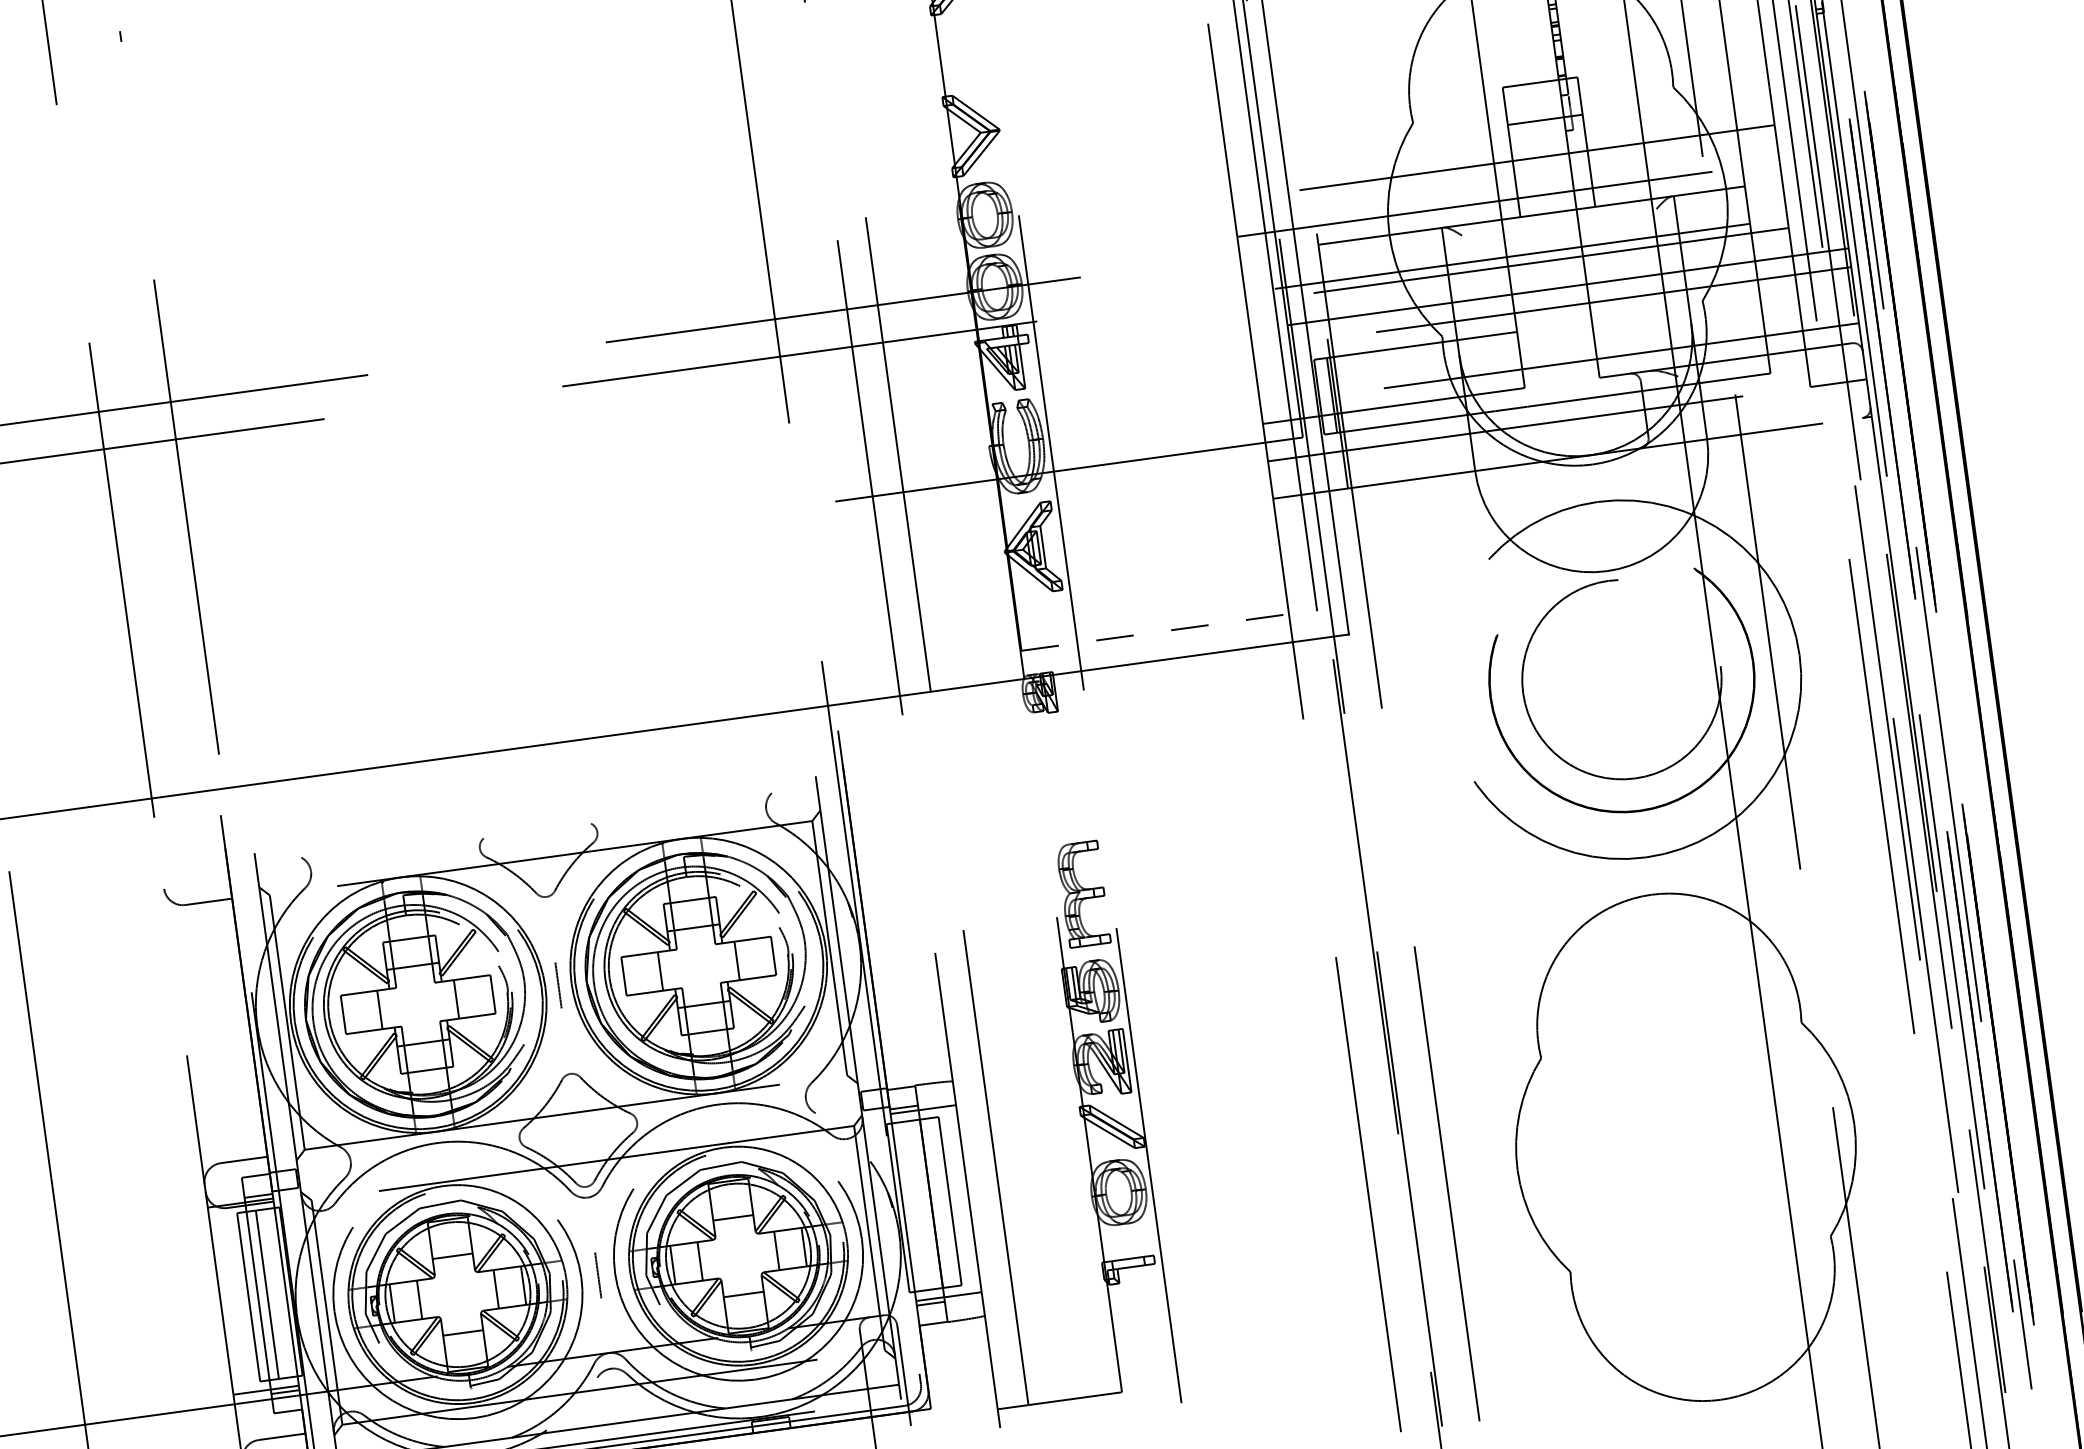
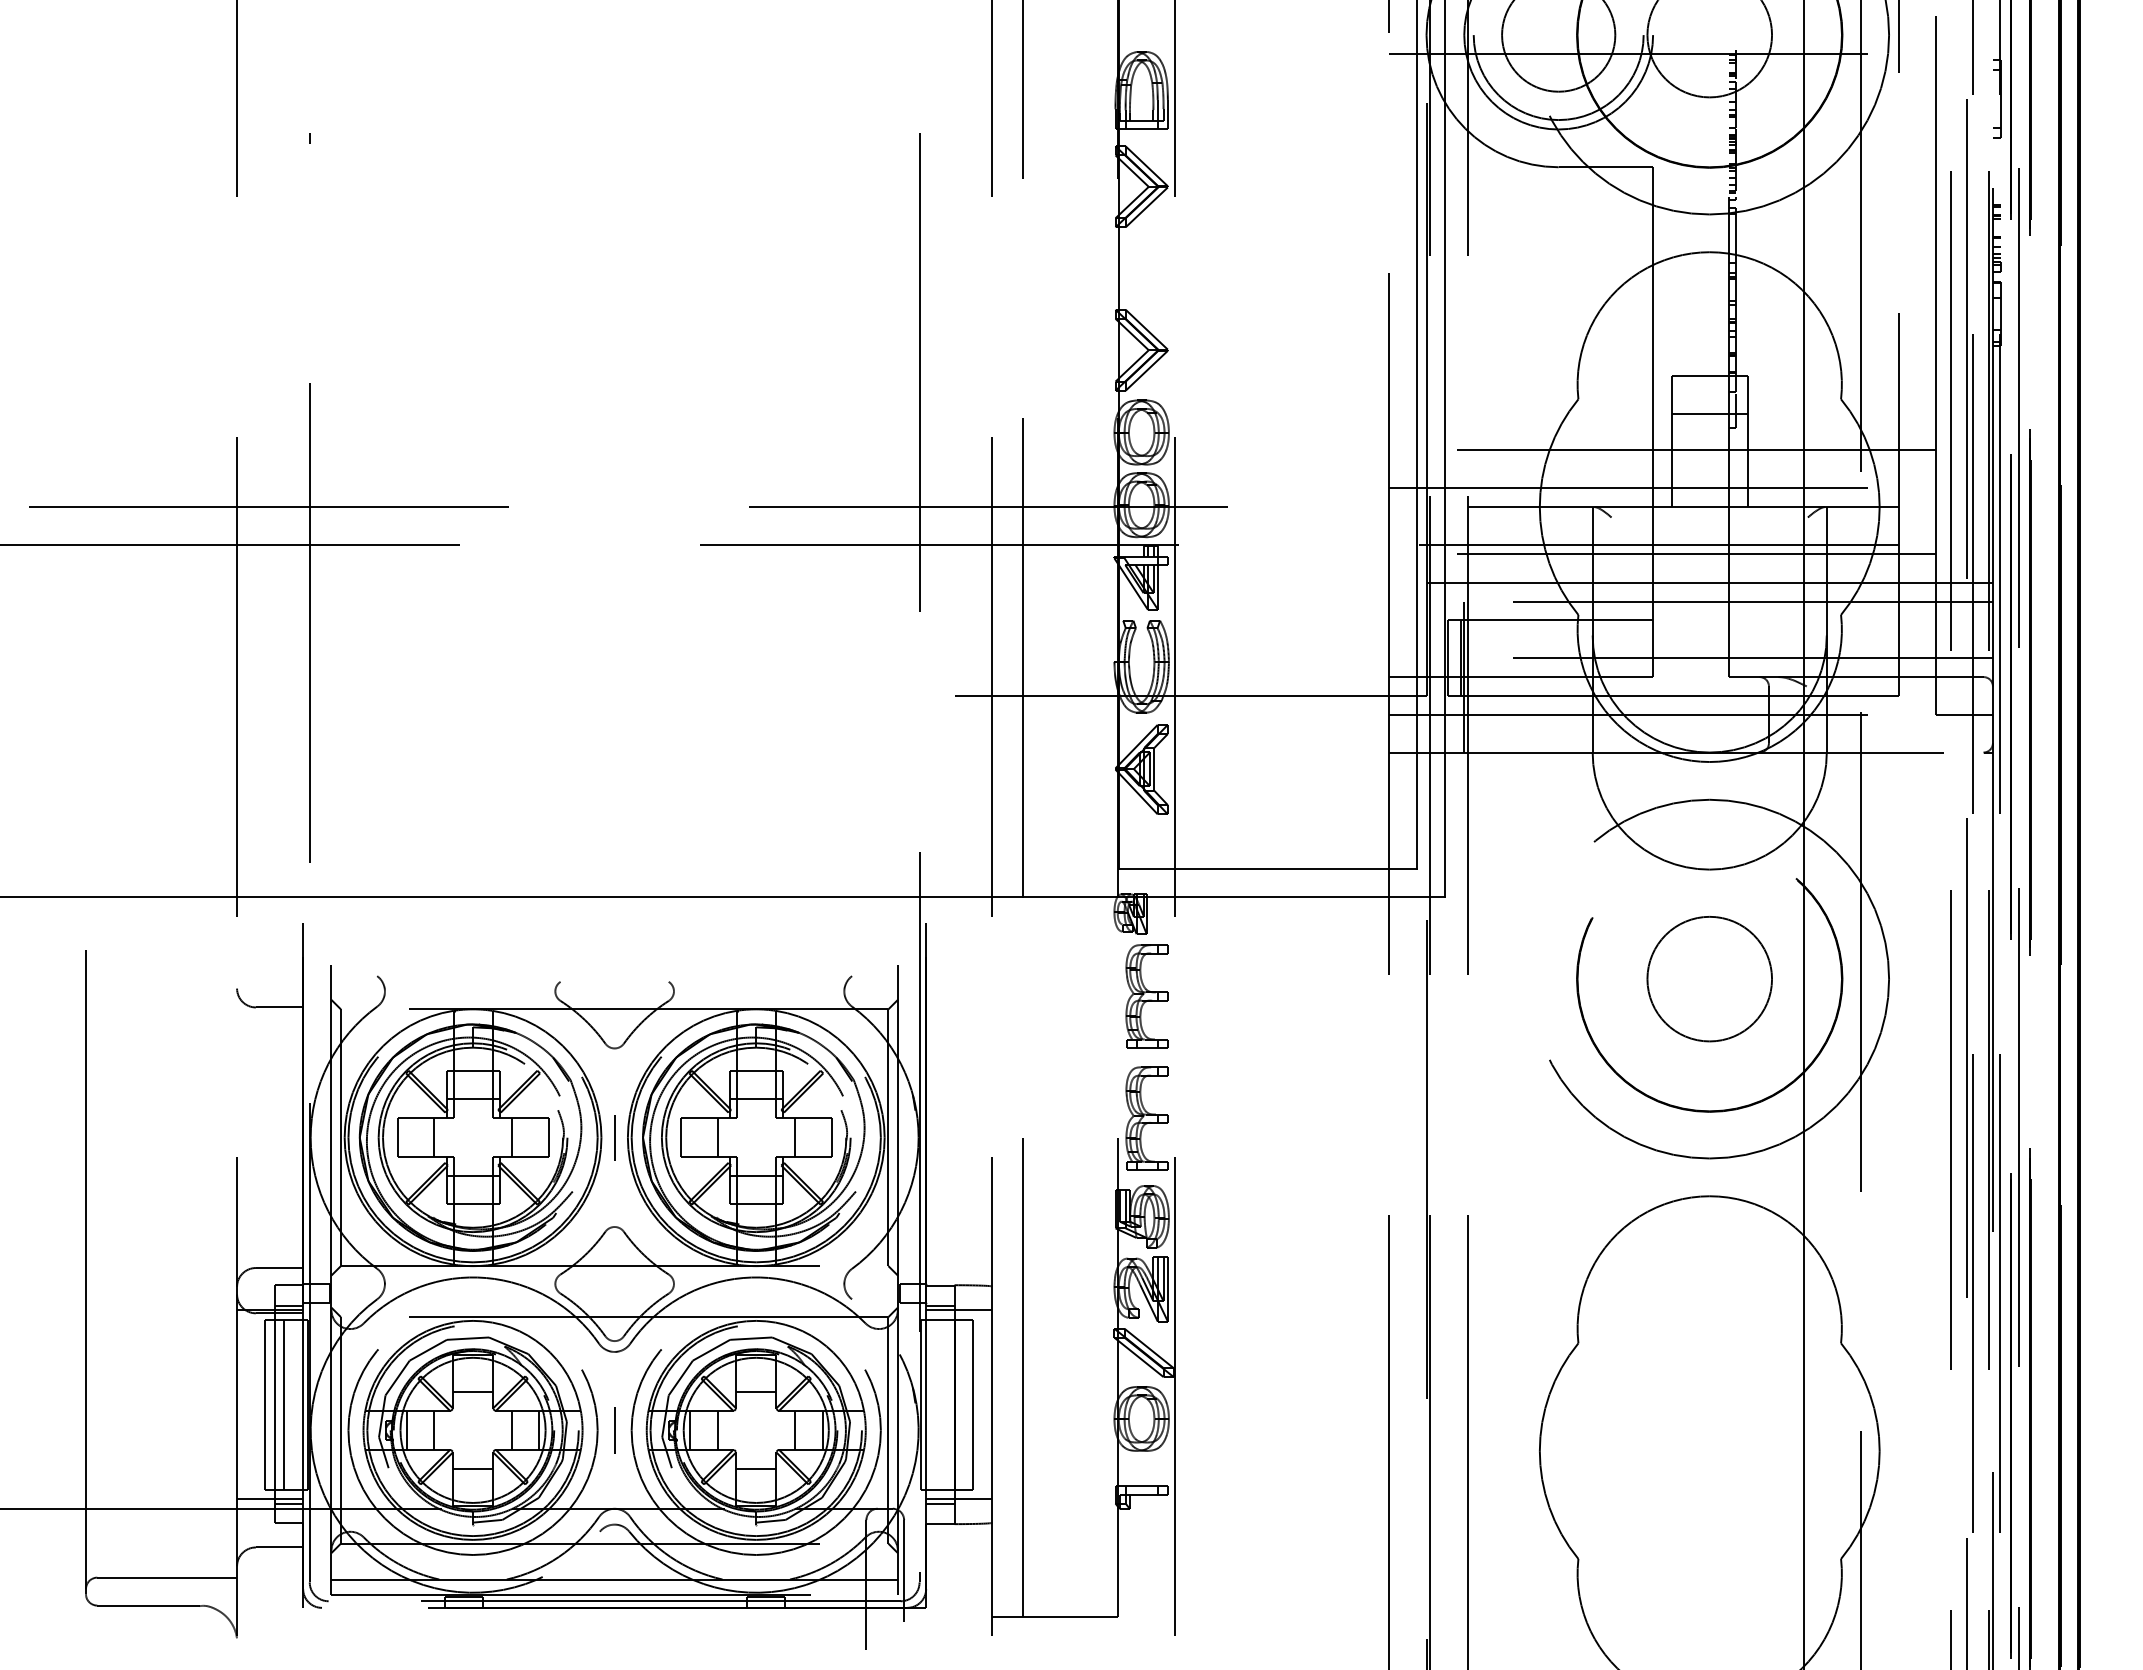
line: (1169, 630) -> (1268, 869), dashed -> solid
circle: (1621, 679) -> (1709, 978), size x0.62
part: (1066, 773) -> (1146, 996), added

